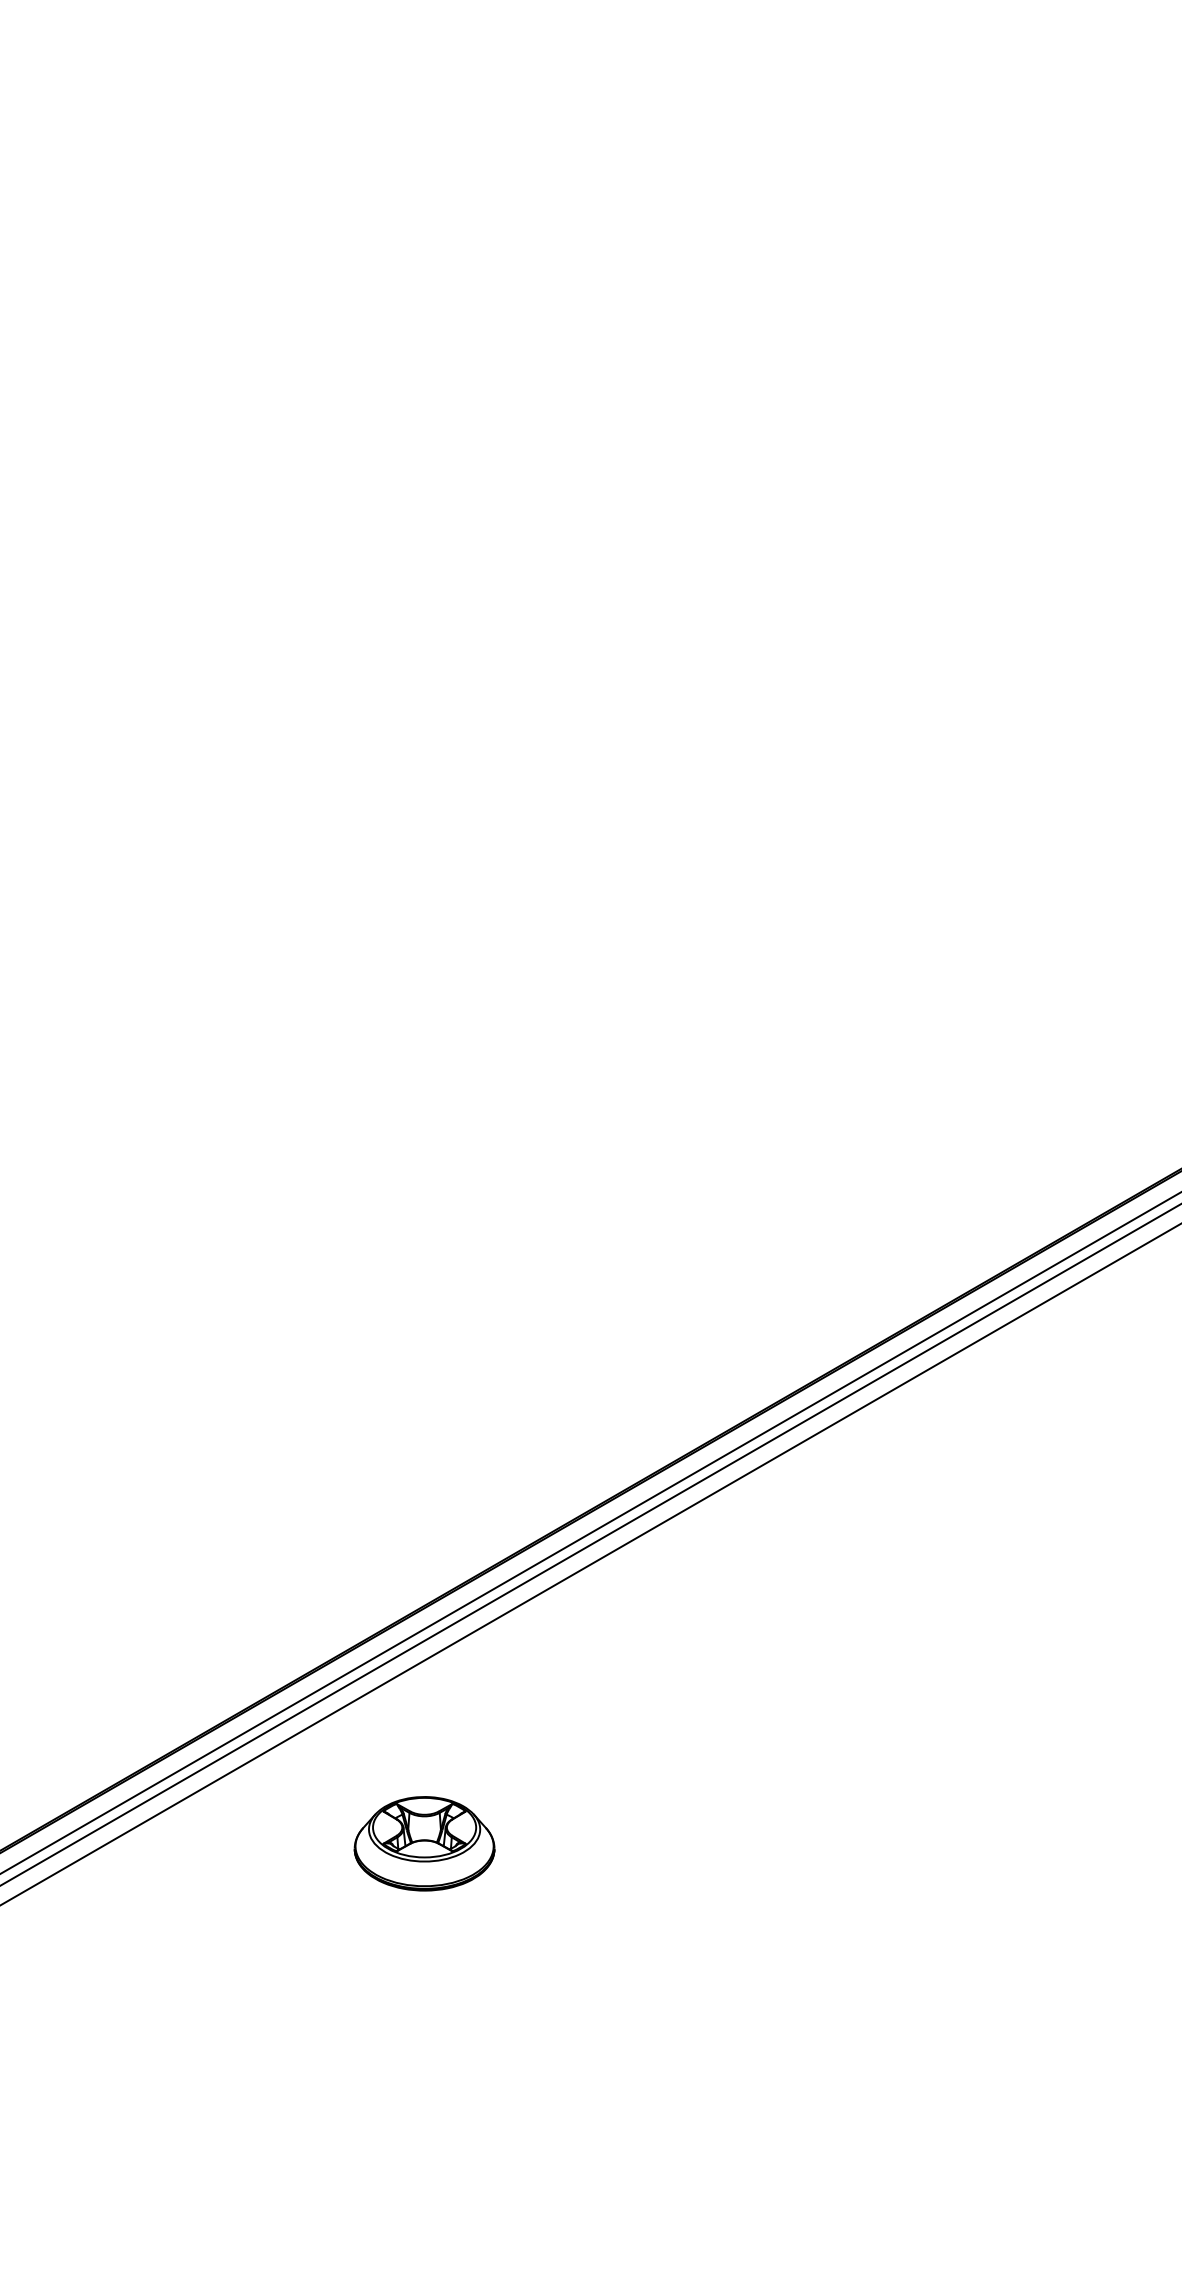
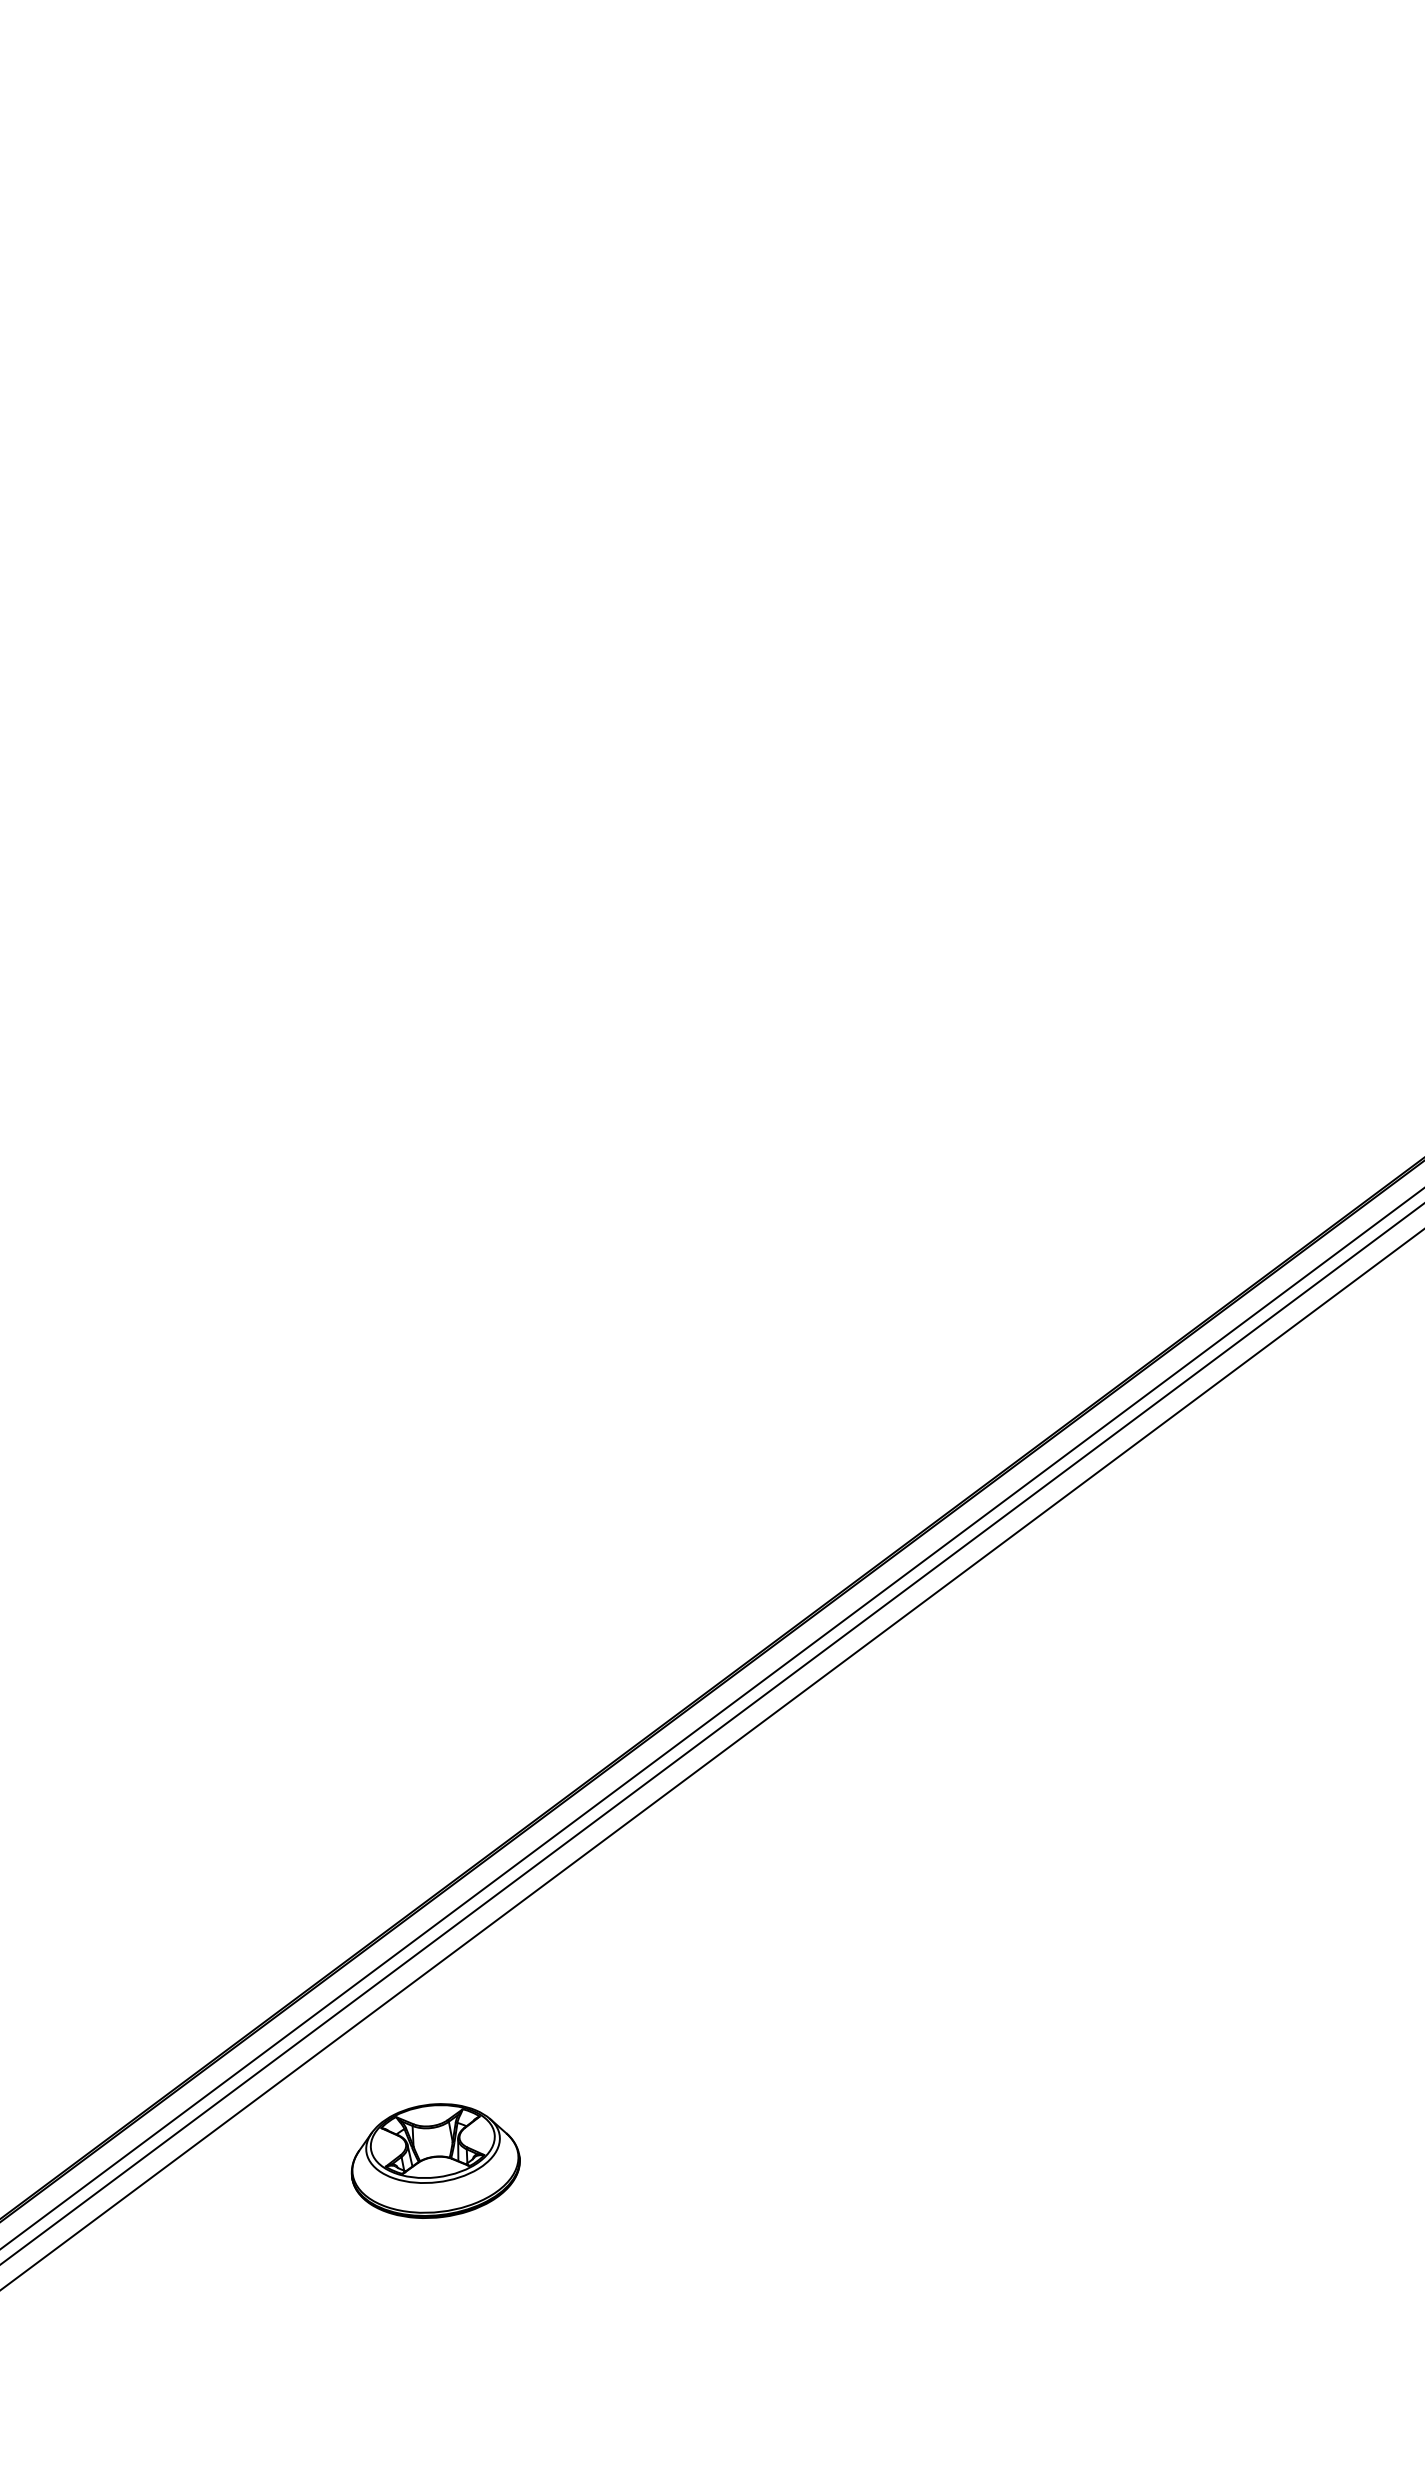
part: (424, 1843) -> (434, 2160), moved

